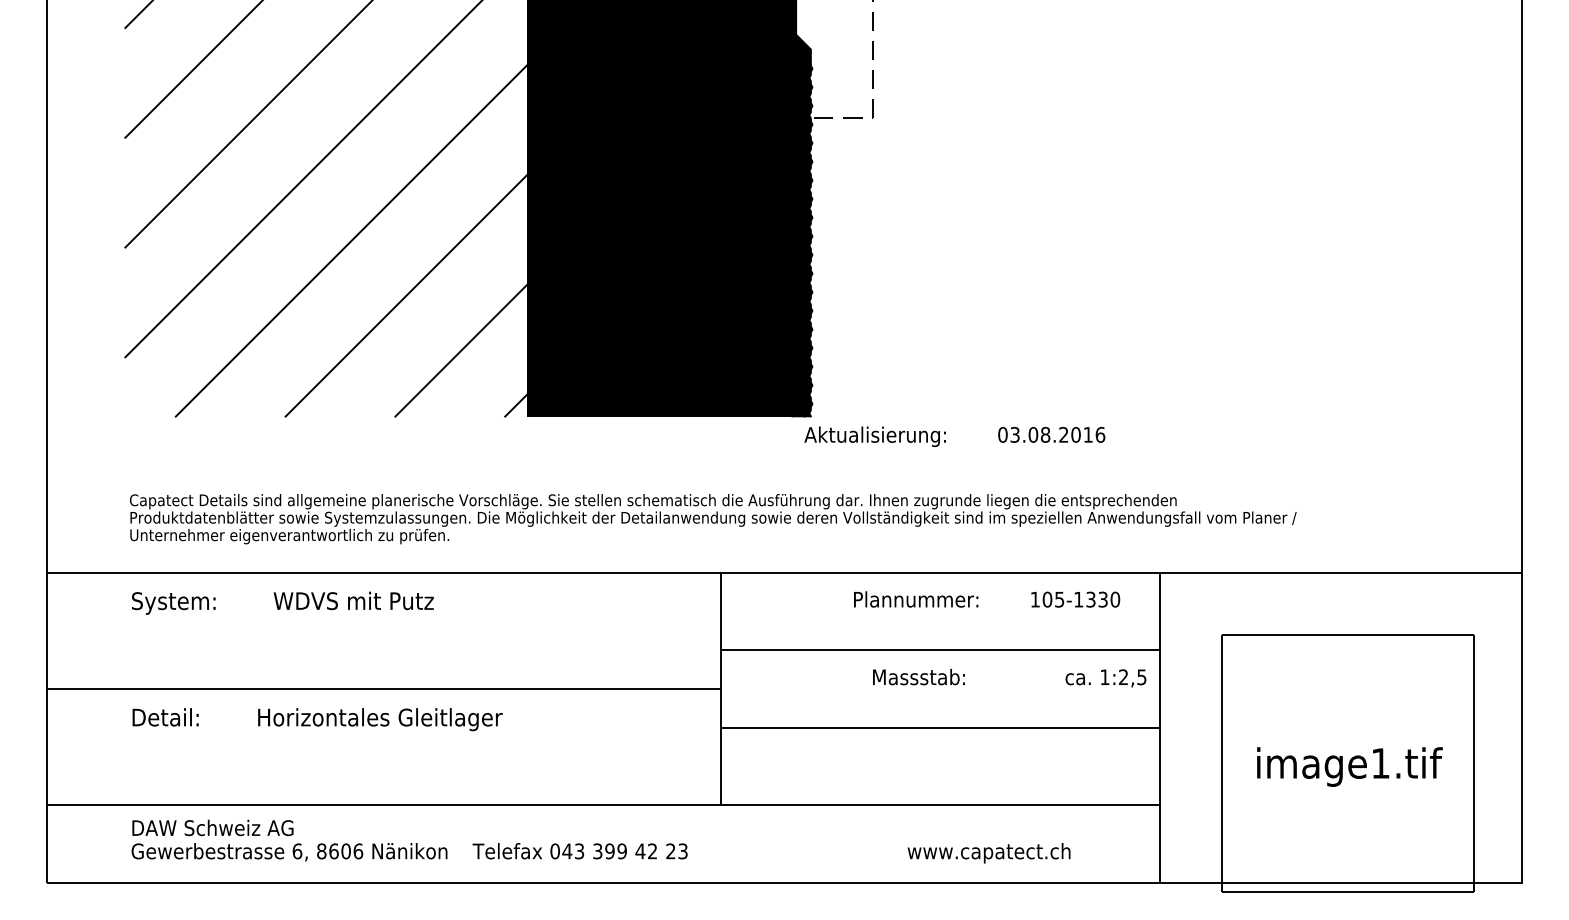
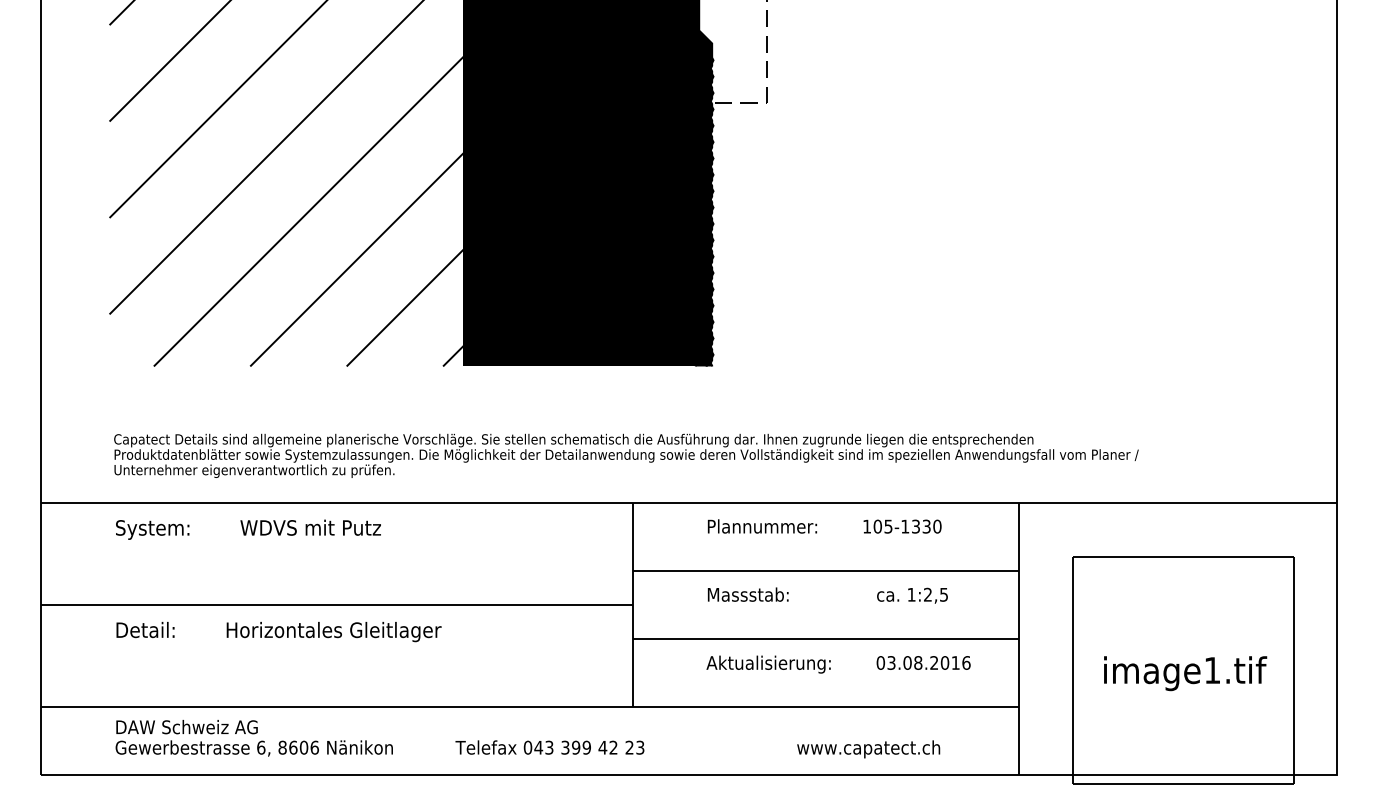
text: (954, 436) -> (838, 664), moved
text: (987, 599) -> (825, 526), moved
text: (1009, 678) -> (827, 595), moved
text: (579, 851) -> (549, 747), moved

